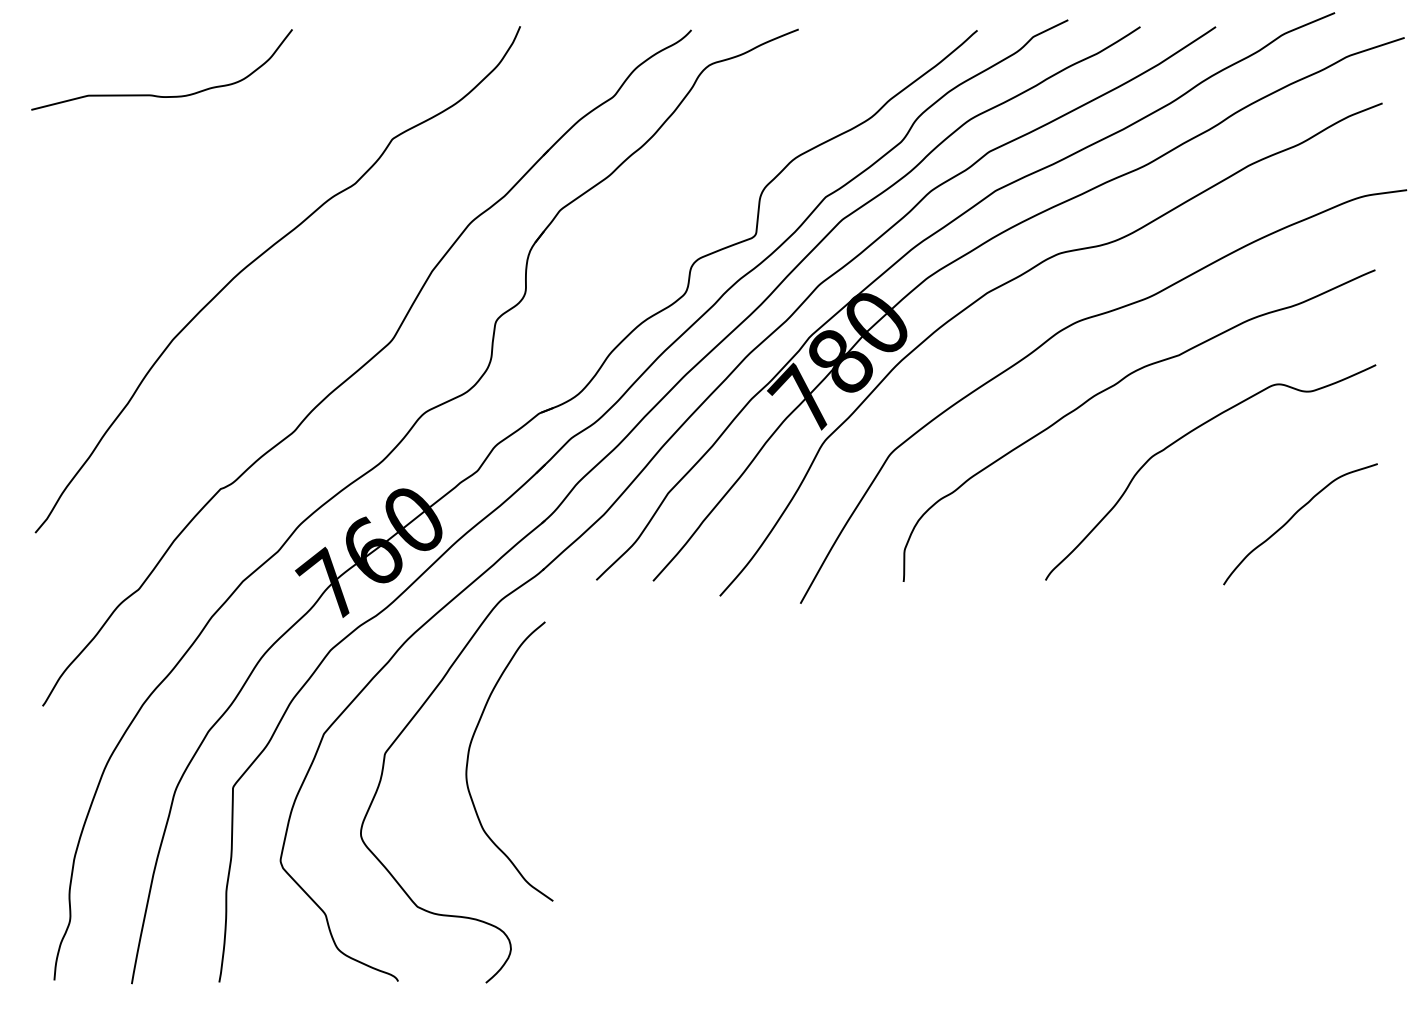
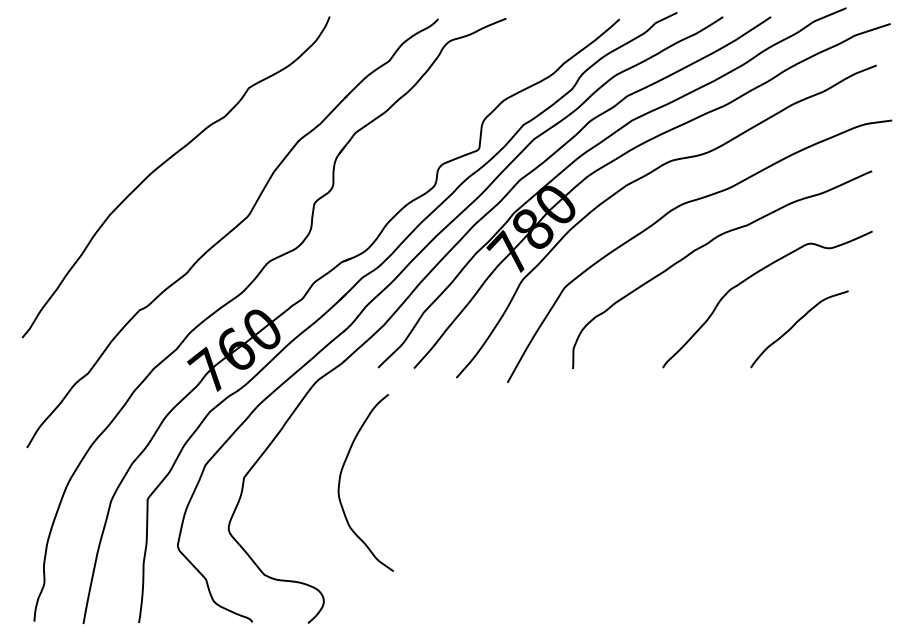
curve: (153, 93) -> (97, 59), removed
curve: (1293, 518) -> (795, 325), moved
curve: (470, 749) -> (341, 475), moved

